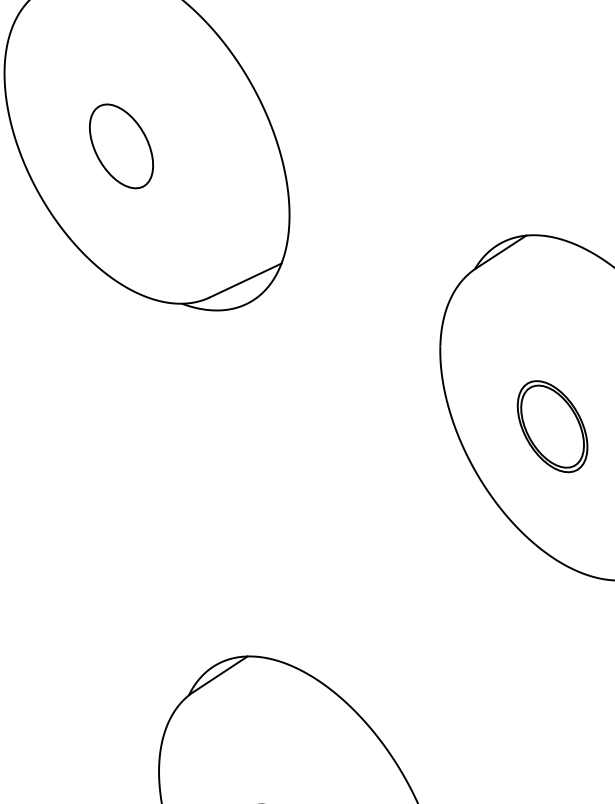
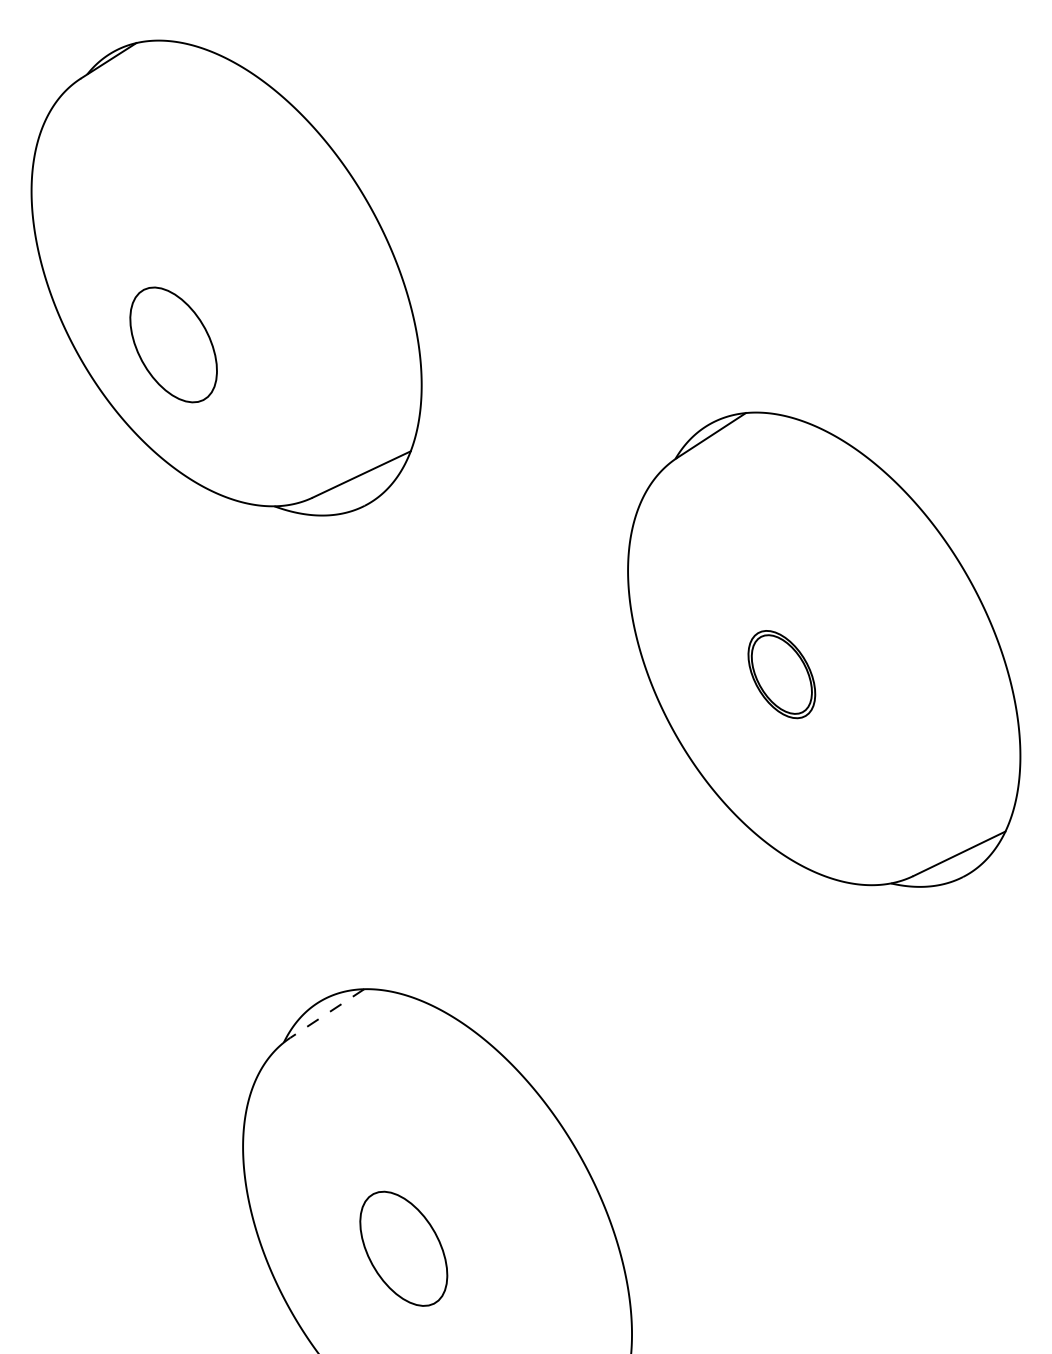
part: (121, 146) -> (173, 344), moved
part: (552, 426) -> (781, 674), size x0.7
line: (219, 674) -> (326, 1013), solid -> dashed

